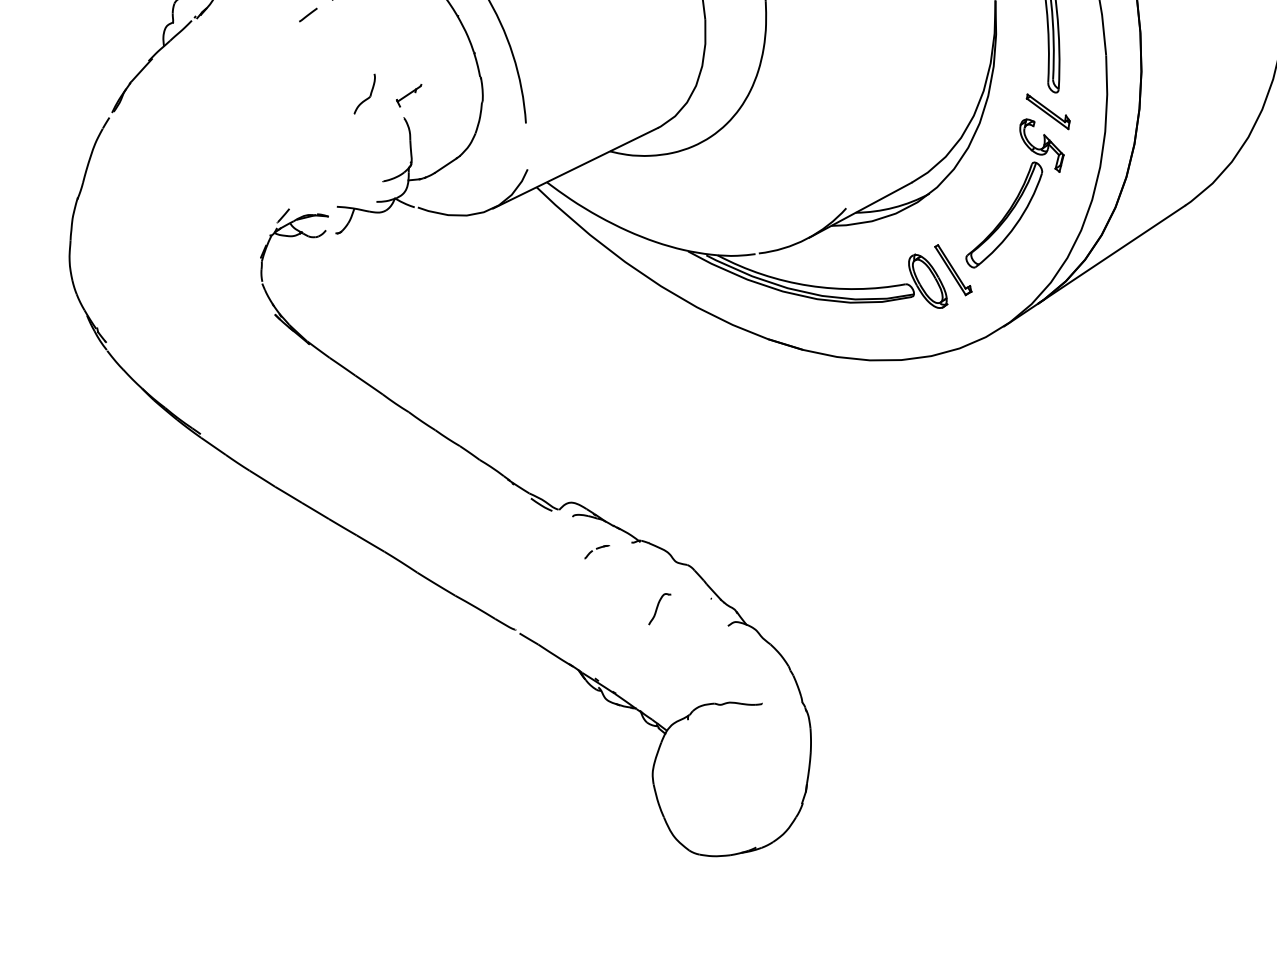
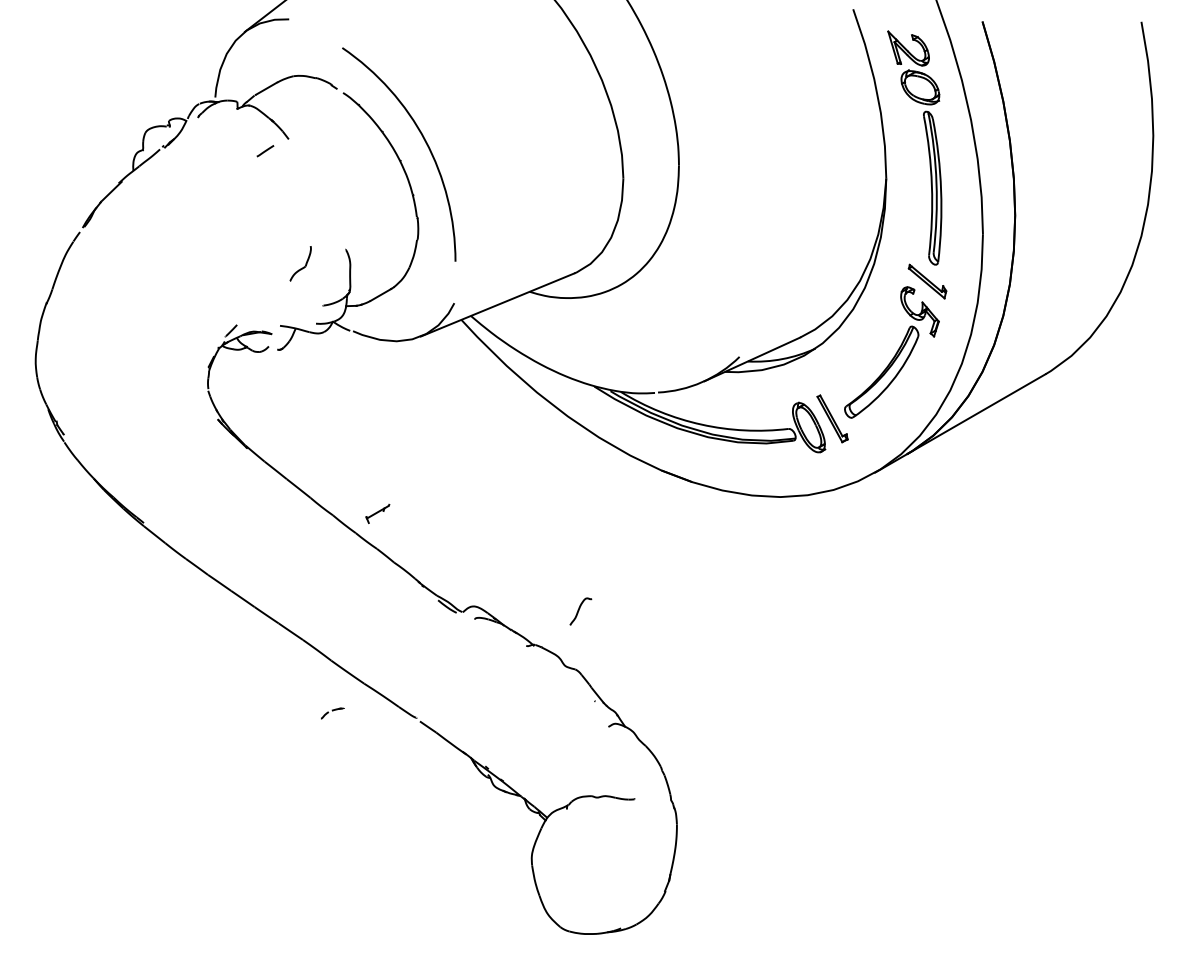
part: (364, 93) -> (300, 263), moved
part: (408, 95) -> (377, 513), moved
part: (596, 552) -> (332, 713), moved
part: (659, 608) -> (580, 611), moved

